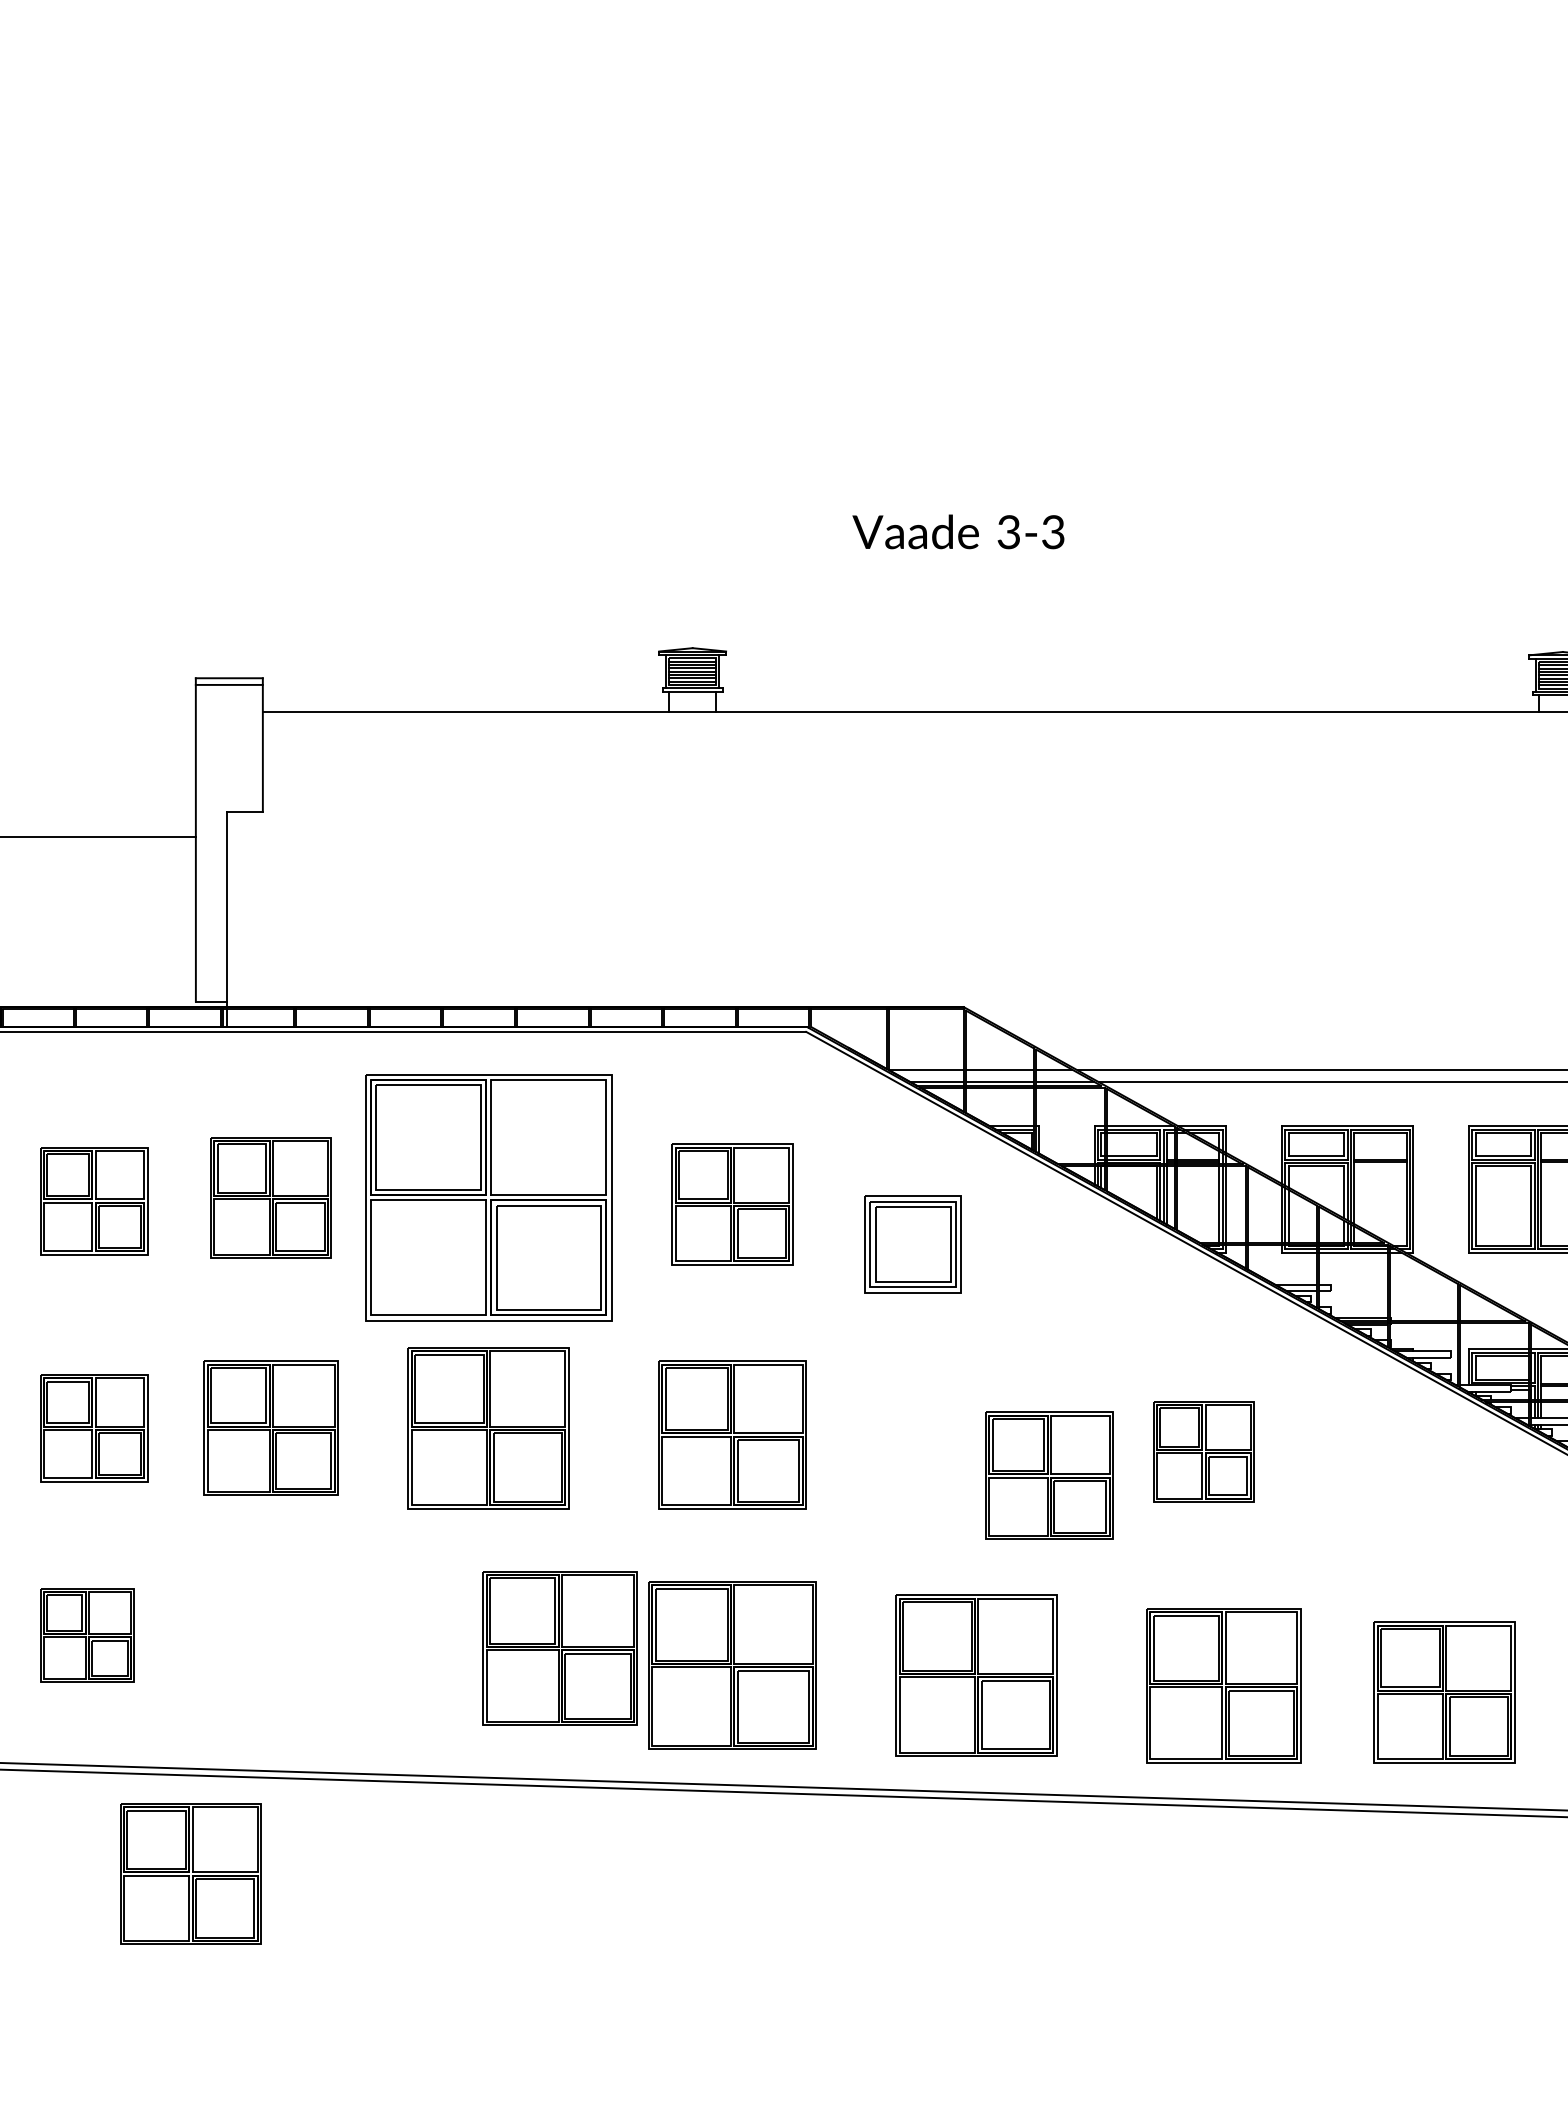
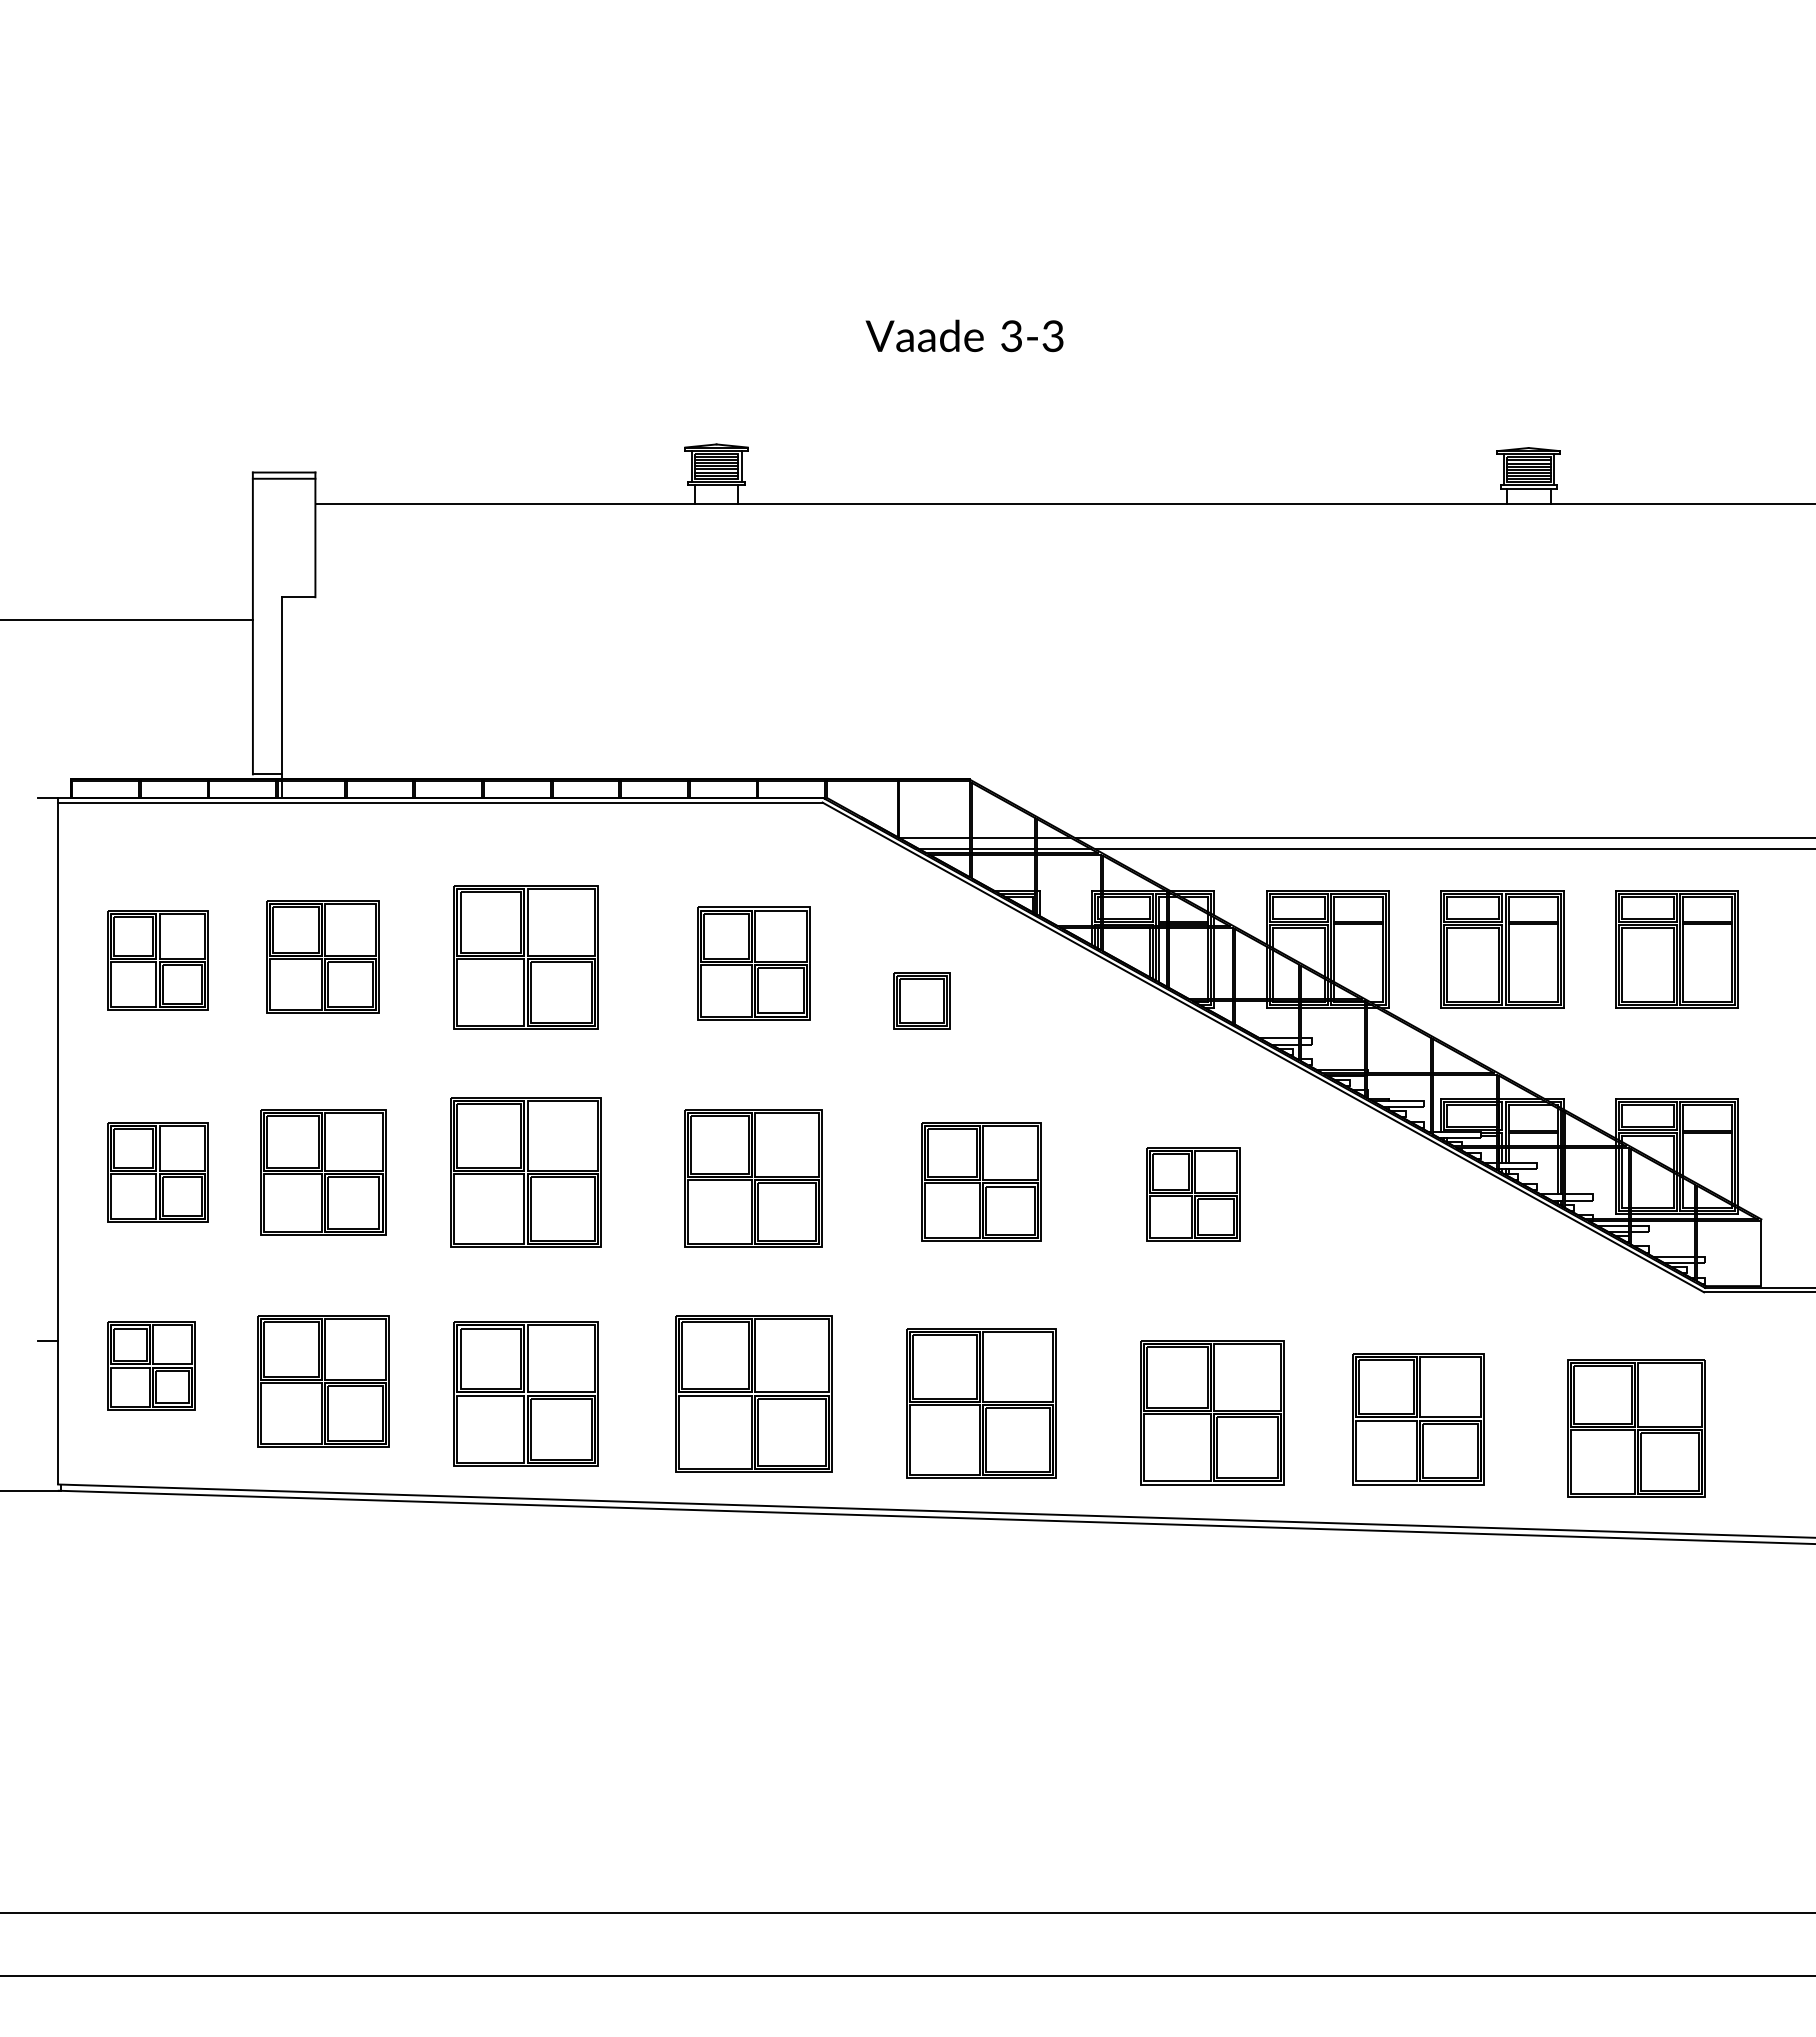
part: (487, 1197) -> (525, 957), size x0.62
part: (912, 1243) -> (921, 1000), size x0.62
part: (1049, 1475) -> (981, 1181), moved
part: (559, 1647) -> (525, 1393), moved
part: (191, 1874) -> (323, 1381), moved

